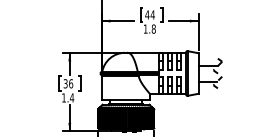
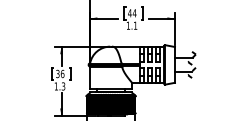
text: (153, 28) -> (135, 25), 1.8 -> 1.1
text: (71, 97) -> (63, 86), 1.4 -> 1.3

